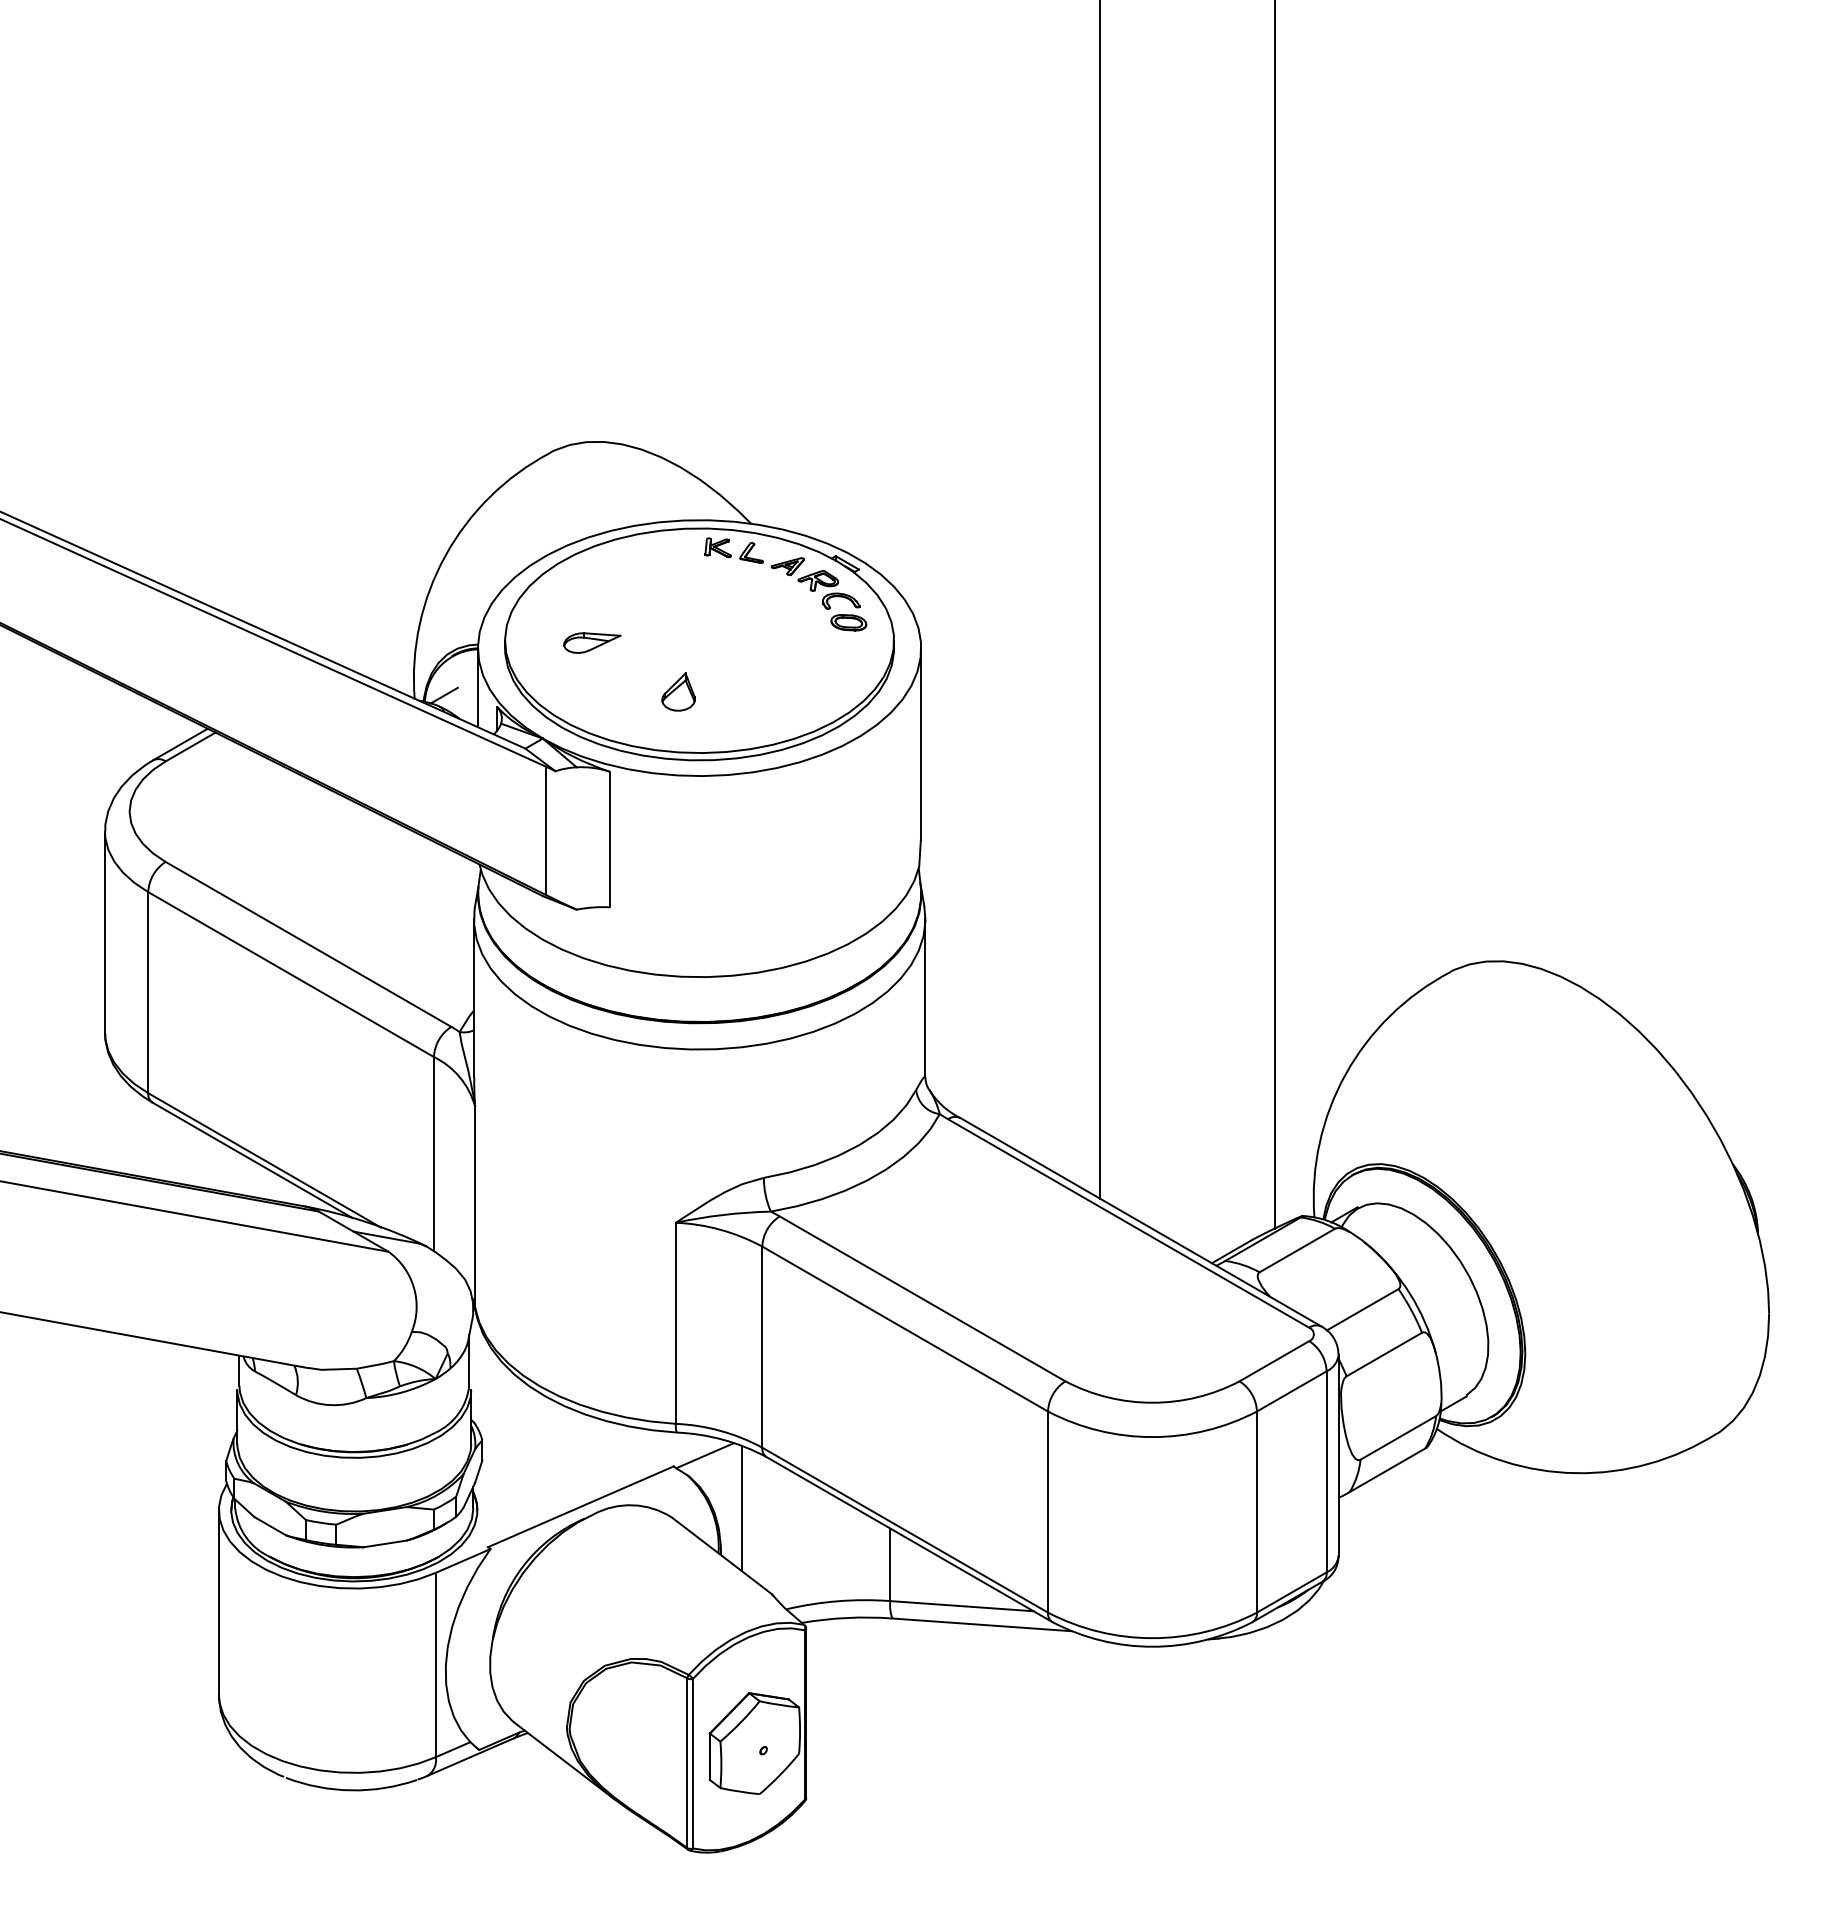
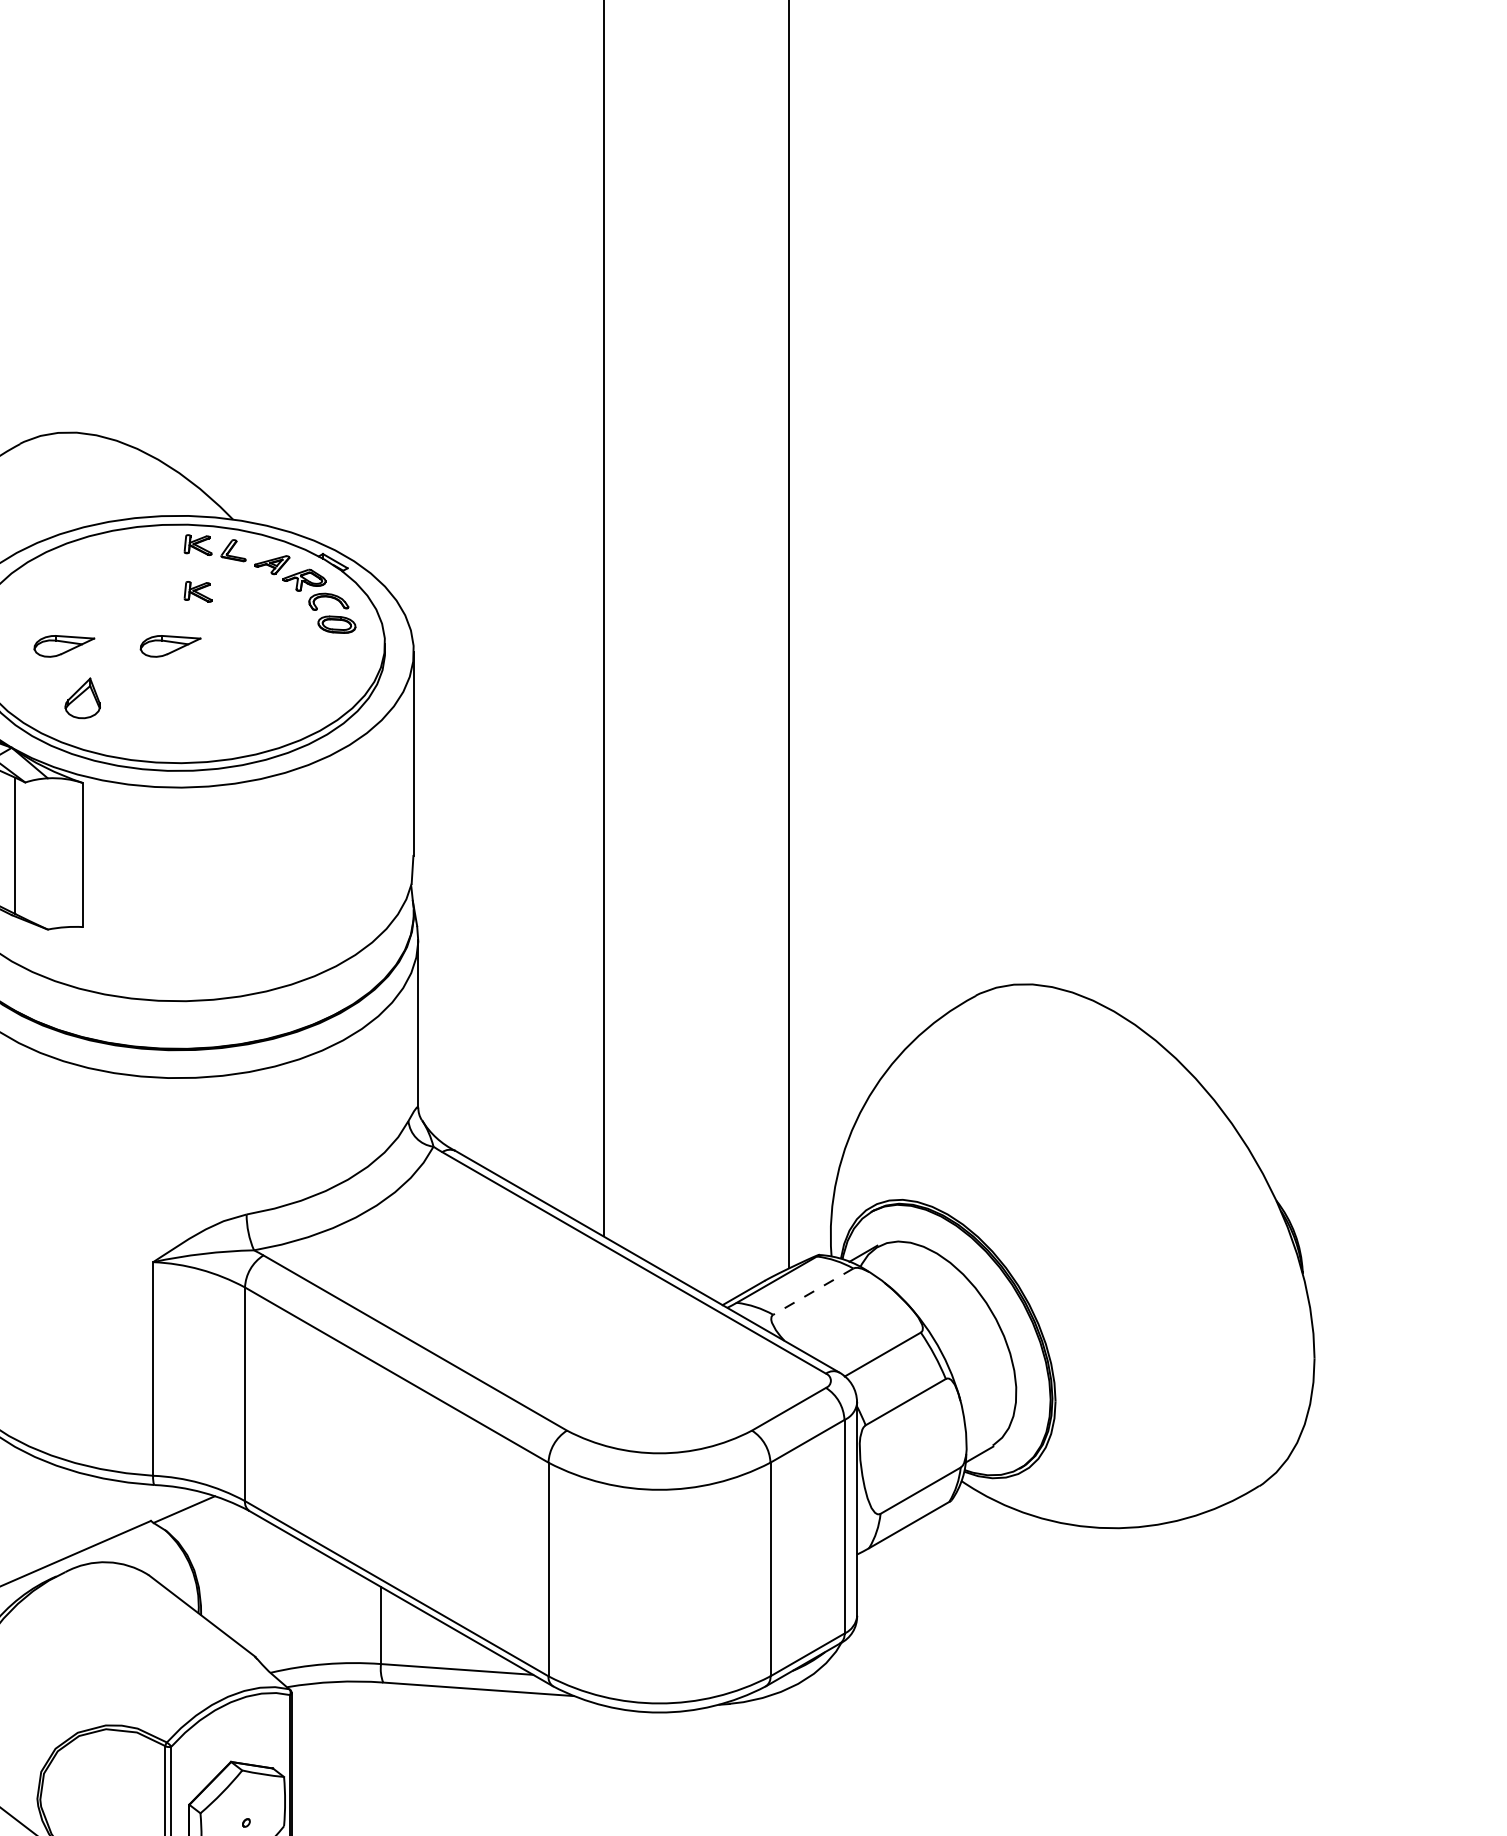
part: (717, 591) -> (197, 591), added
part: (692, 642) -> (170, 645), added
part: (678, 691) -> (82, 697), moved
line: (1297, 1250) -> (813, 1291), solid -> dashed
line: (741, 1508) -> (222, 1565), removed

